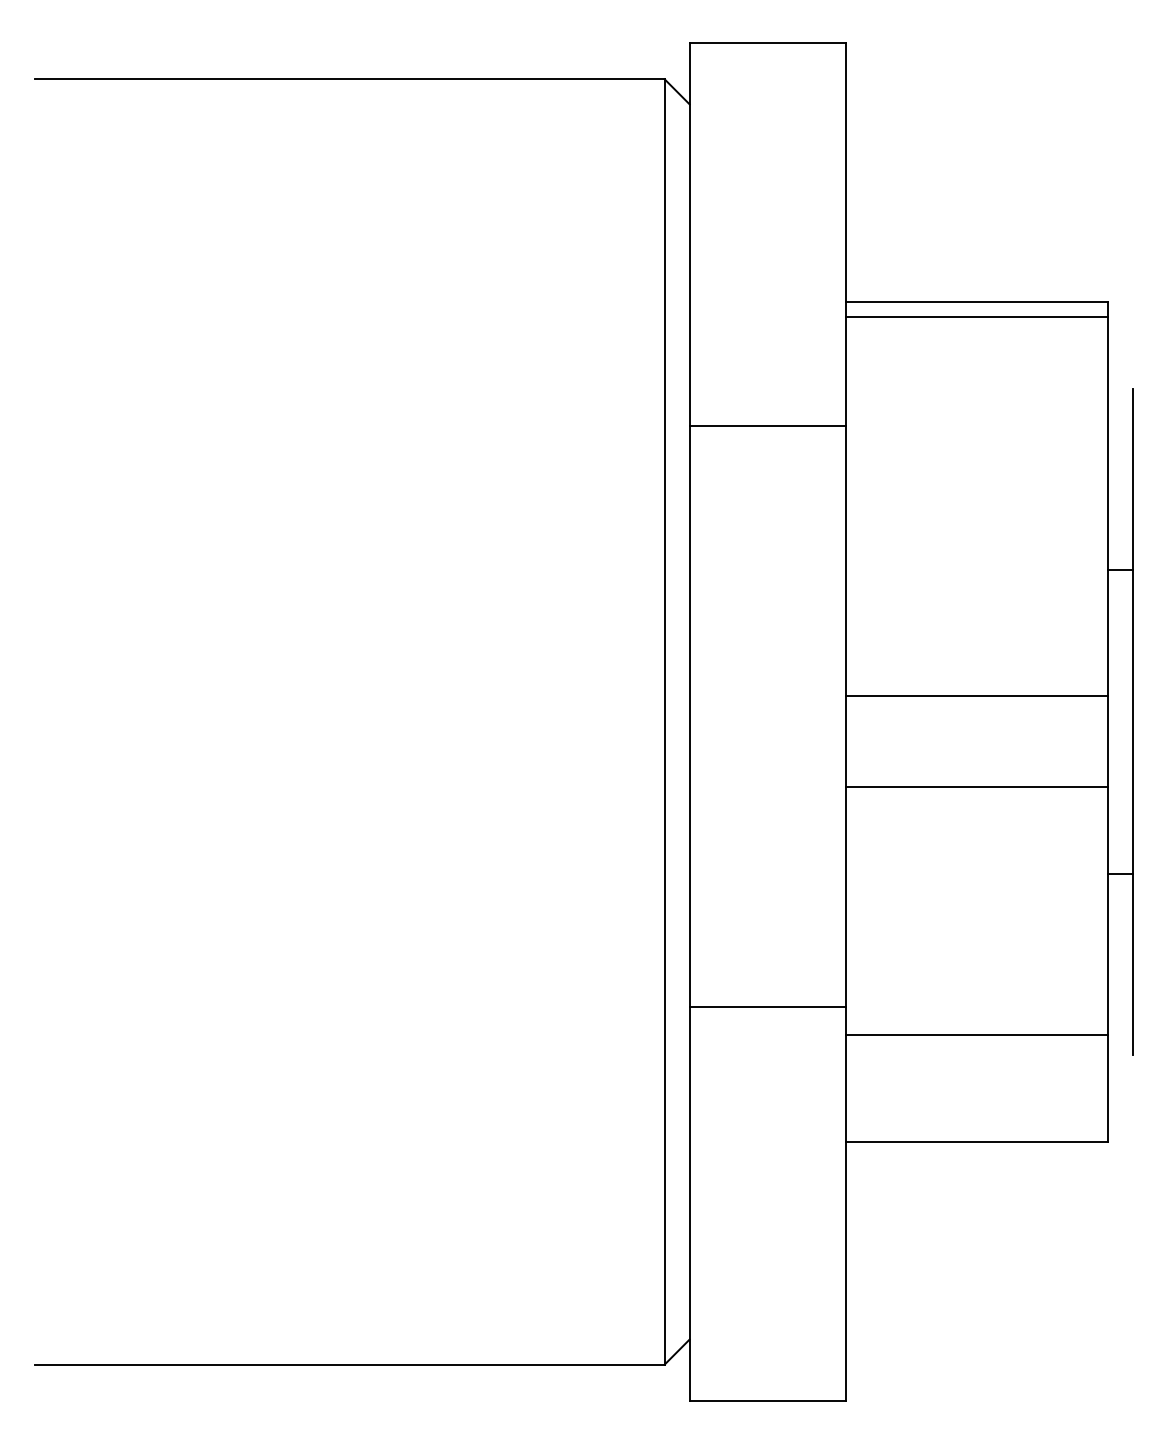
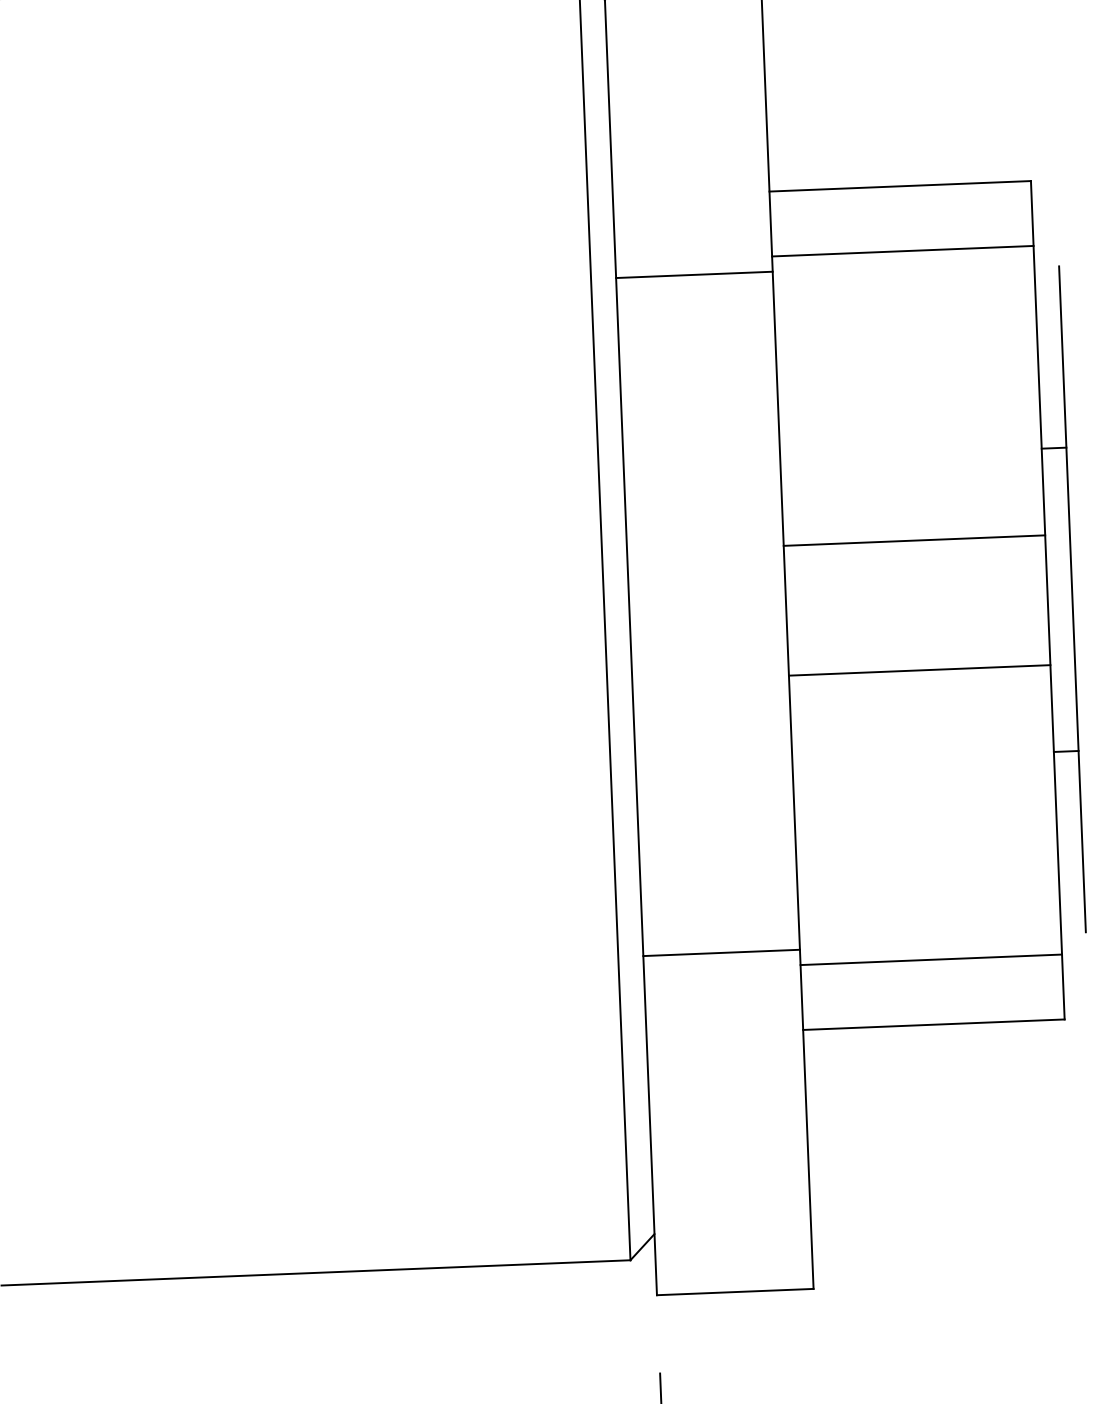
line: (977, 317) -> (903, 251), moved
line: (767, 425) -> (693, 274), moved
line: (977, 696) -> (914, 541), moved
line: (767, 1007) -> (721, 953), moved
line: (977, 1034) -> (931, 959), moved

